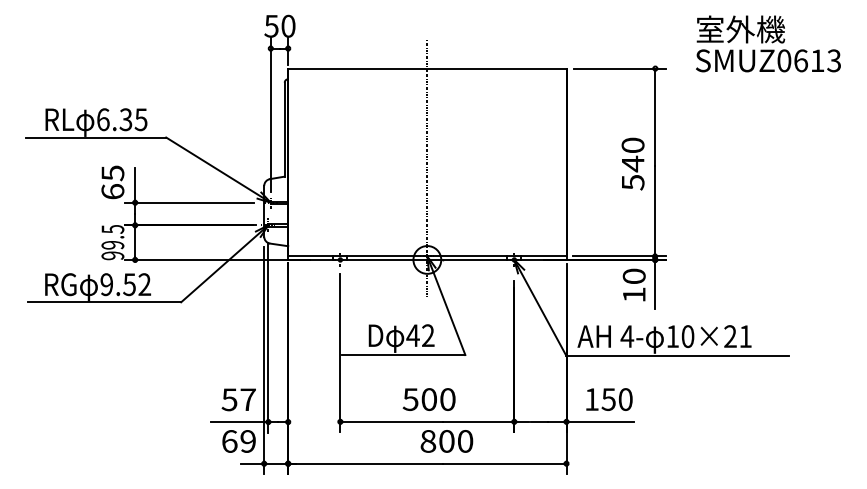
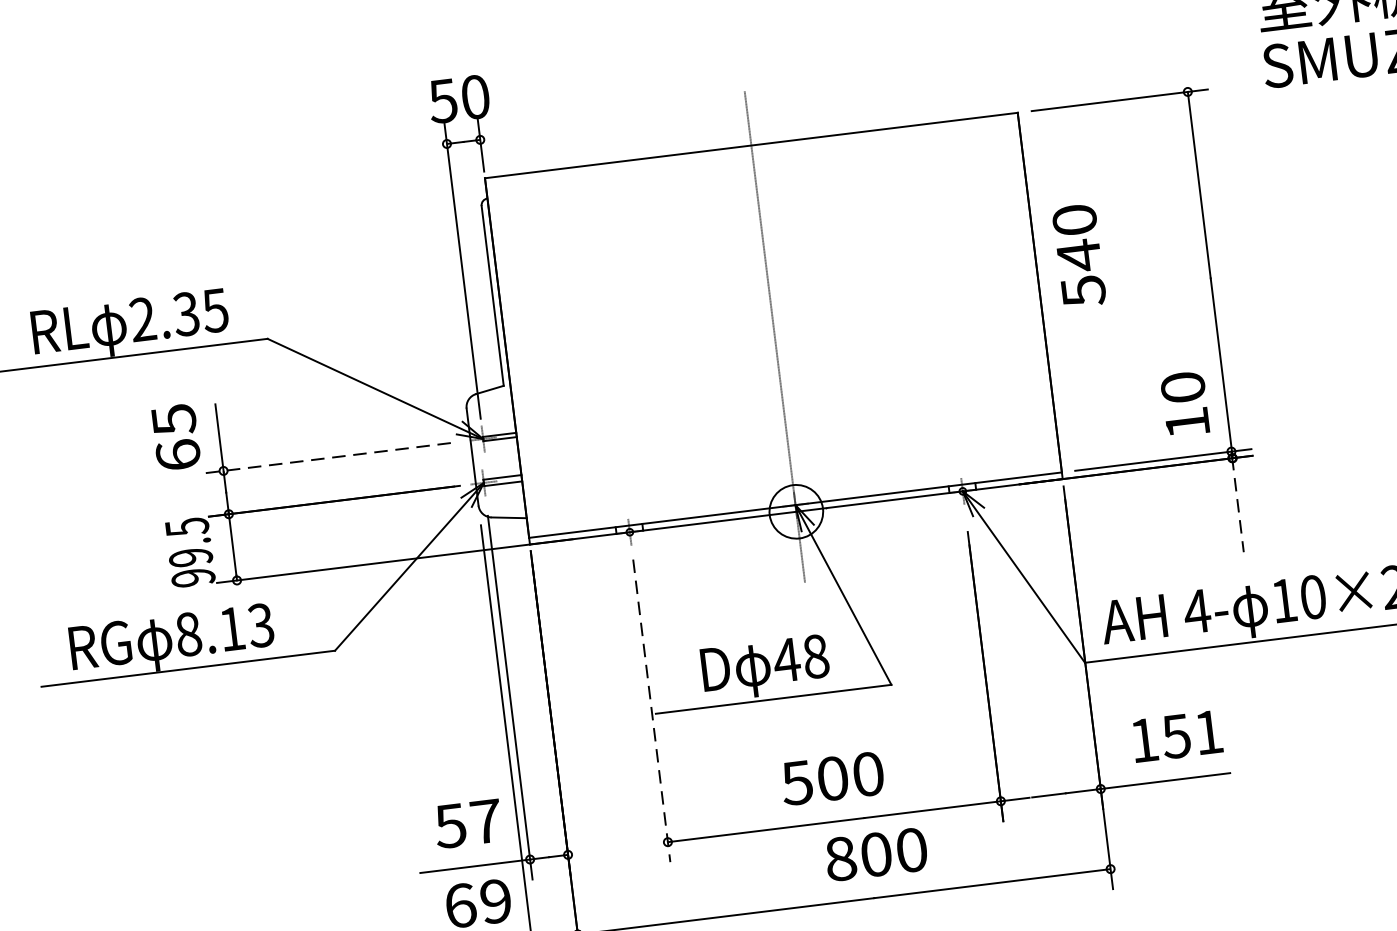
text: (103, 119) -> (143, 319), 6.35 -> 2.35
text: (632, 163) -> (1077, 254), moved
line: (189, 202) -> (327, 457), solid -> dashed
text: (125, 284) -> (224, 629), 9.52 -> 8.13
text: (633, 284) -> (1183, 403), moved
line: (655, 284) -> (1238, 505), solid -> dashed
text: (428, 335) -> (816, 656), 42 -> 48
line: (340, 353) -> (652, 711), solid -> dashed
text: (625, 399) -> (1208, 732), 150 -> 151

